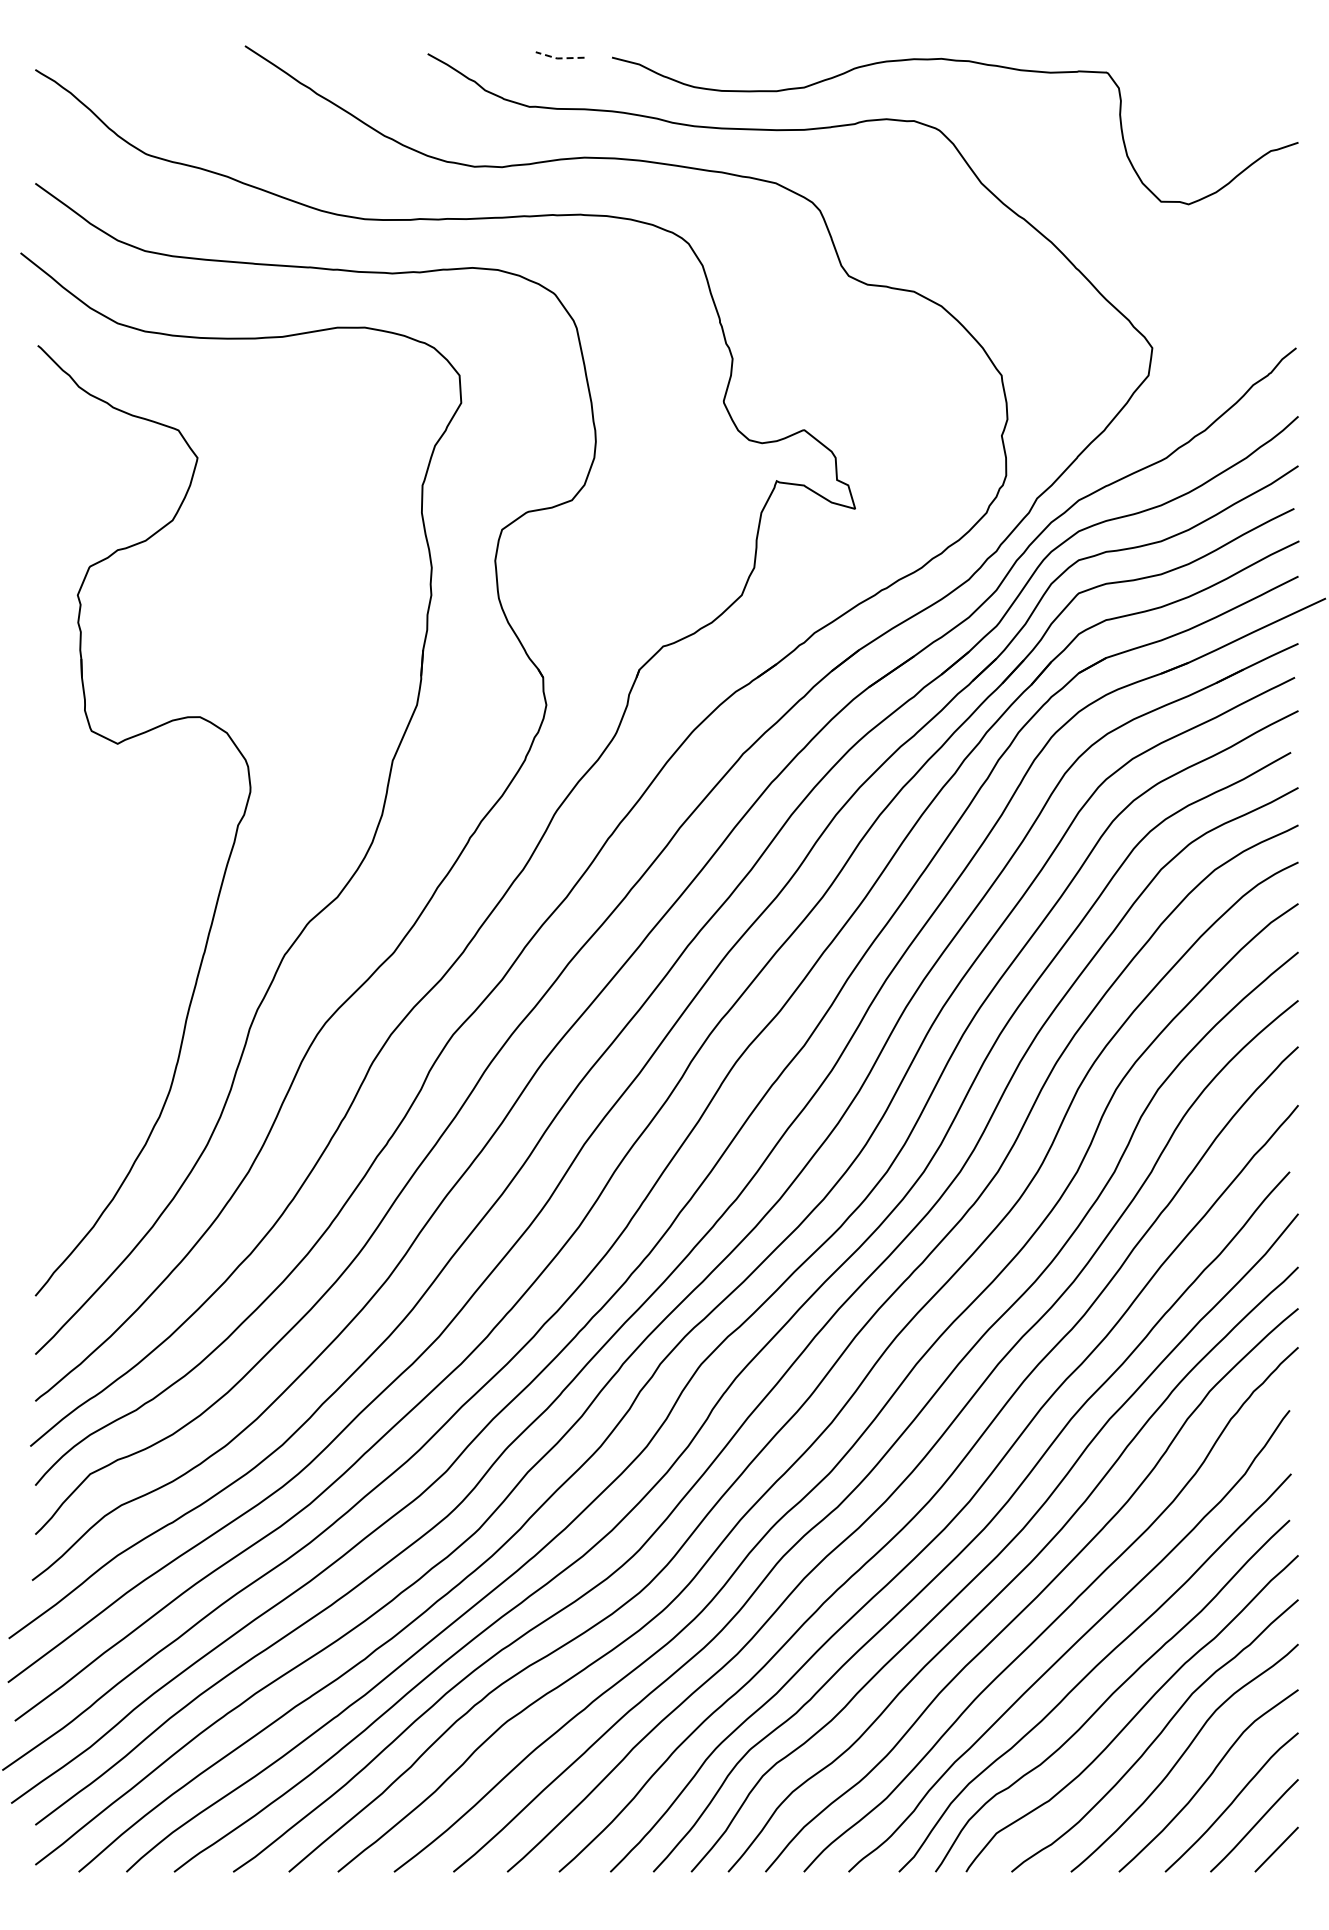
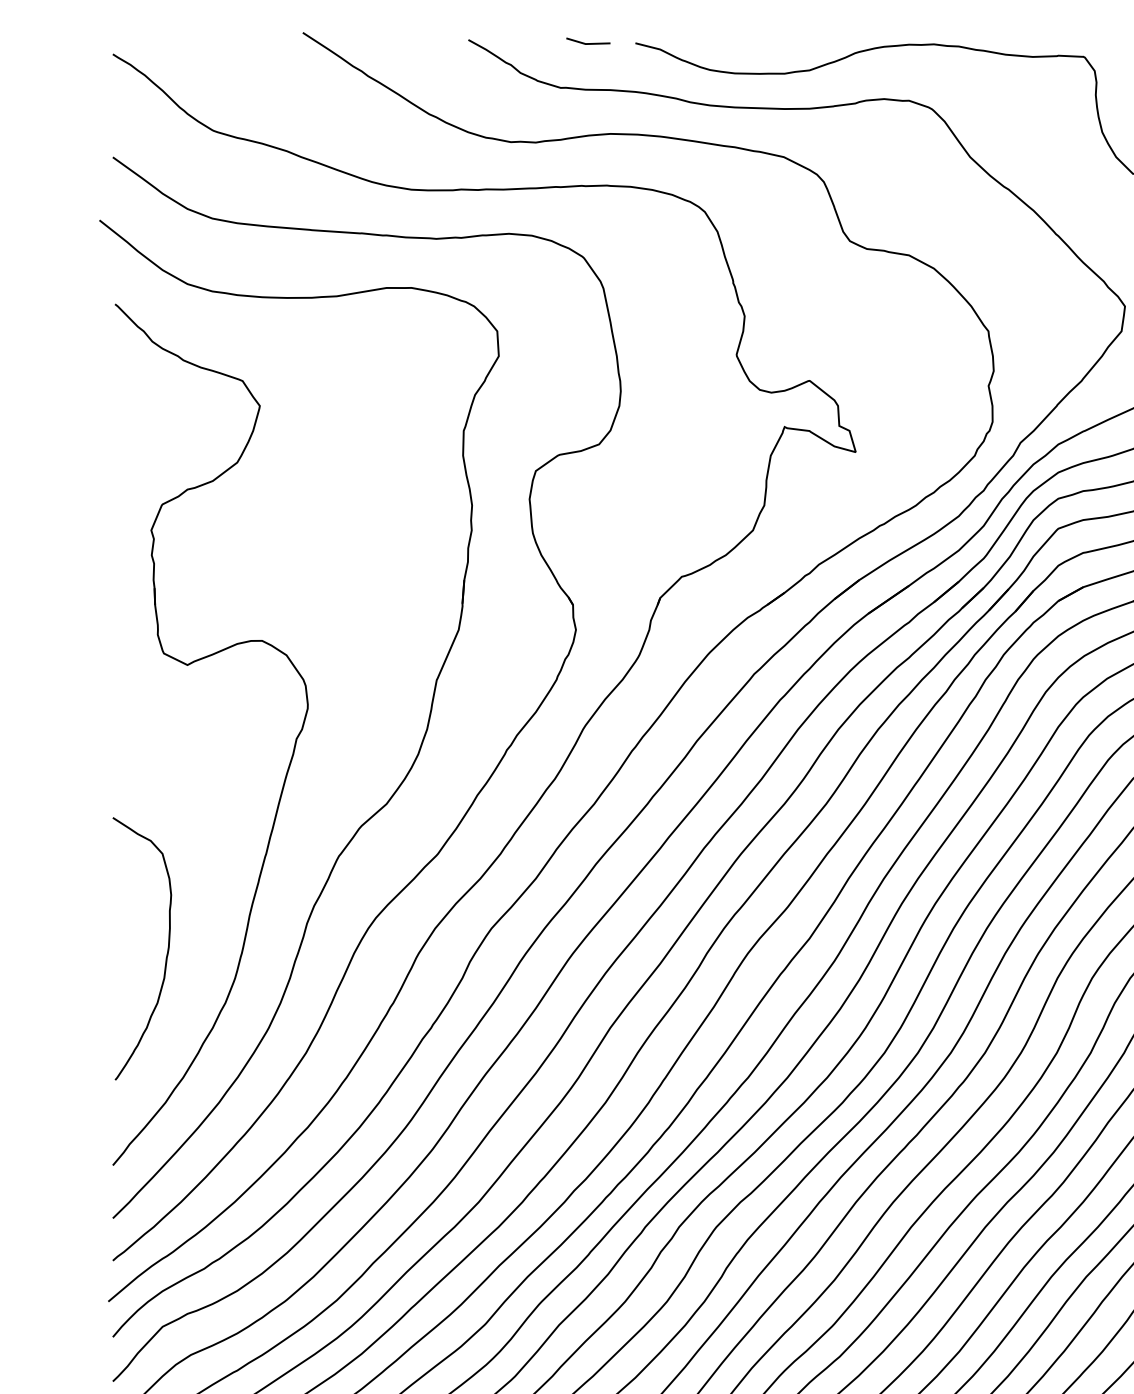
line: (559, 58) -> (587, 44), dashed -> solid
curve: (94, 1063) -> (166, 954), added

